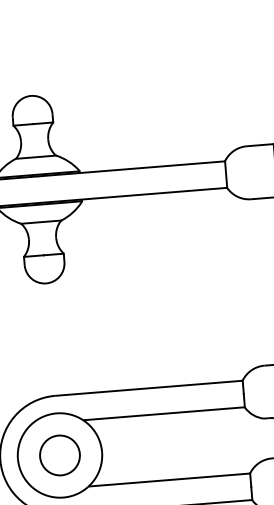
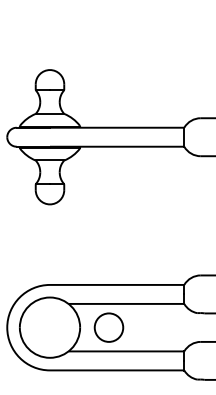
circle: (59, 455) -> (108, 327), moved

